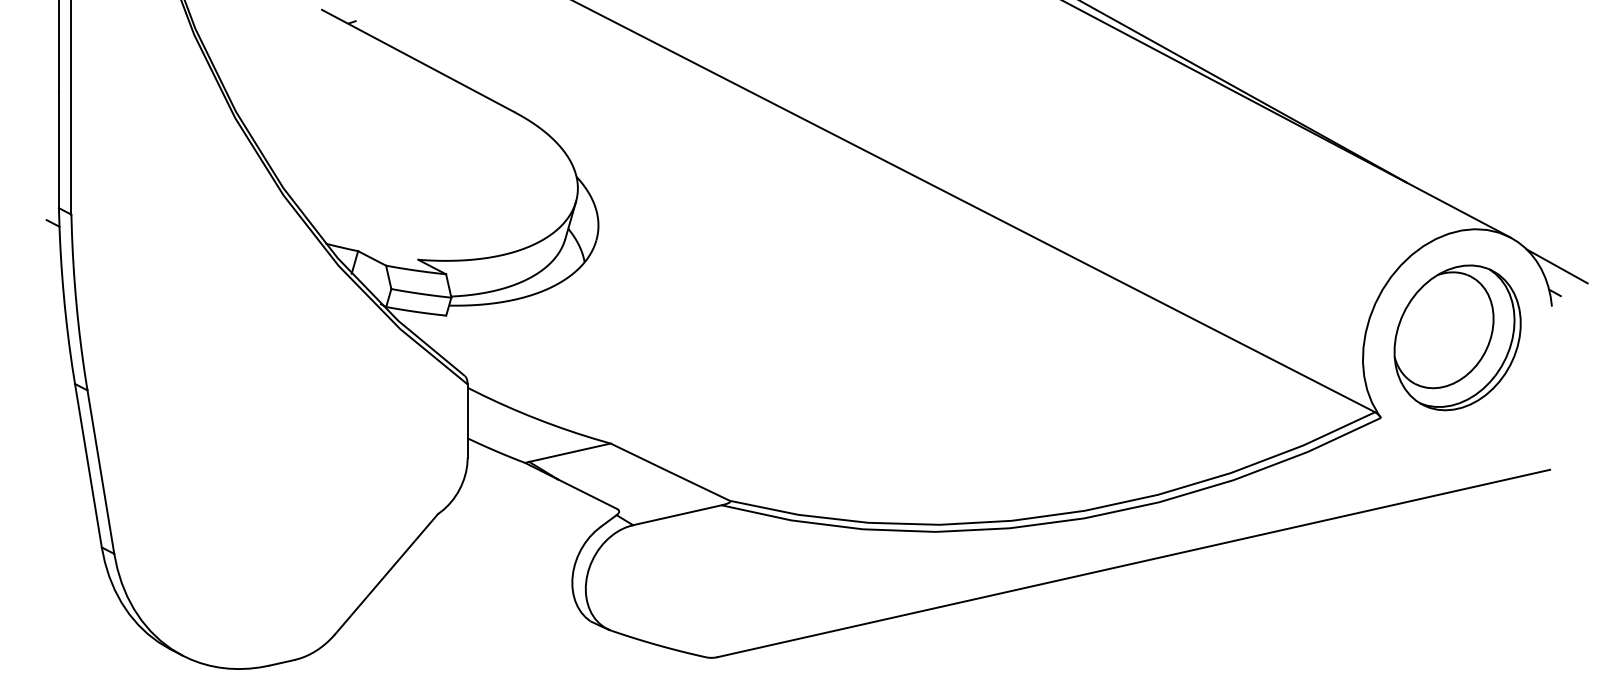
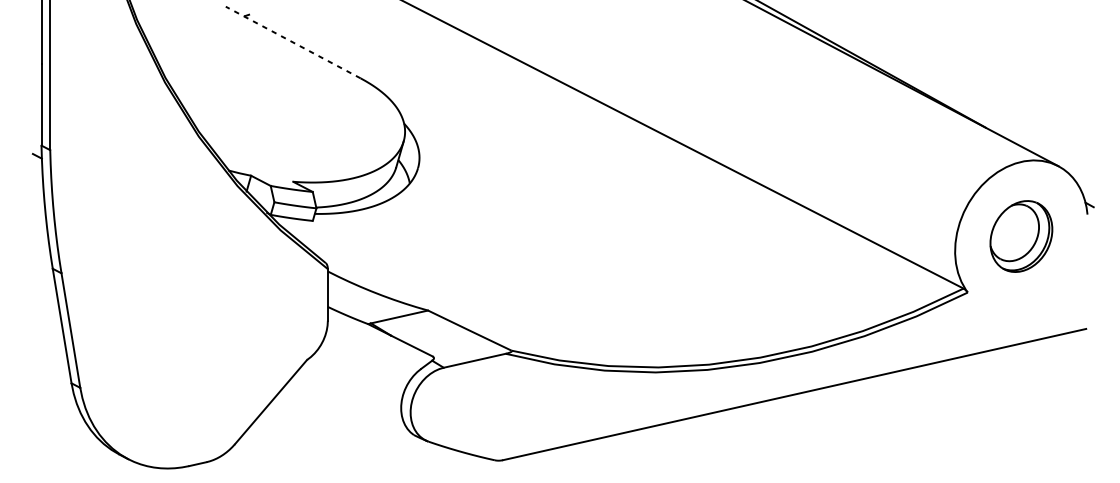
line: (418, 60) -> (293, 42), solid -> dashed
line: (1556, 266) -> (1090, 186), removed
part: (1457, 337) -> (1021, 236), size x0.7

